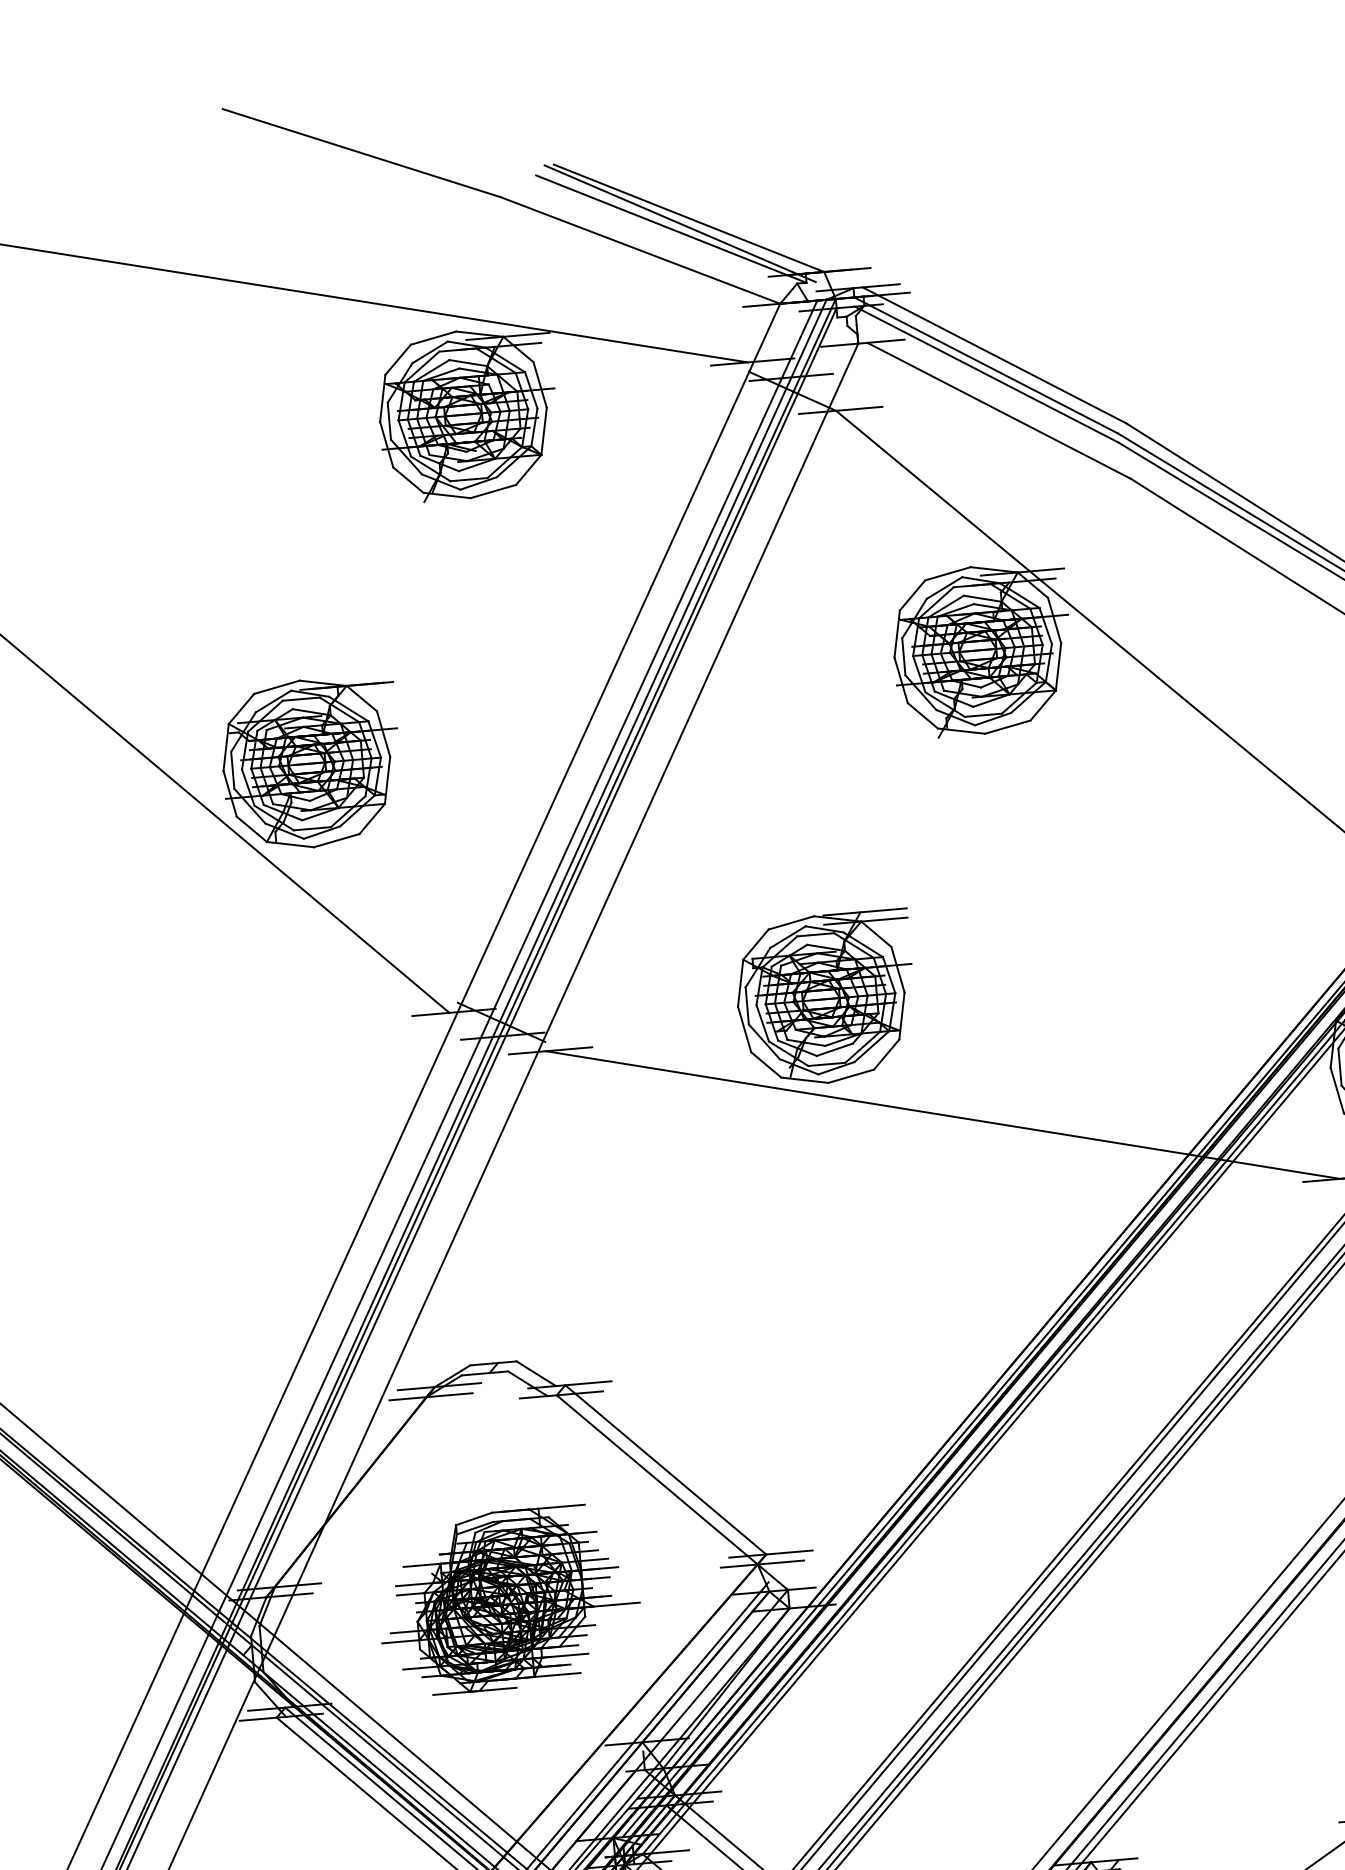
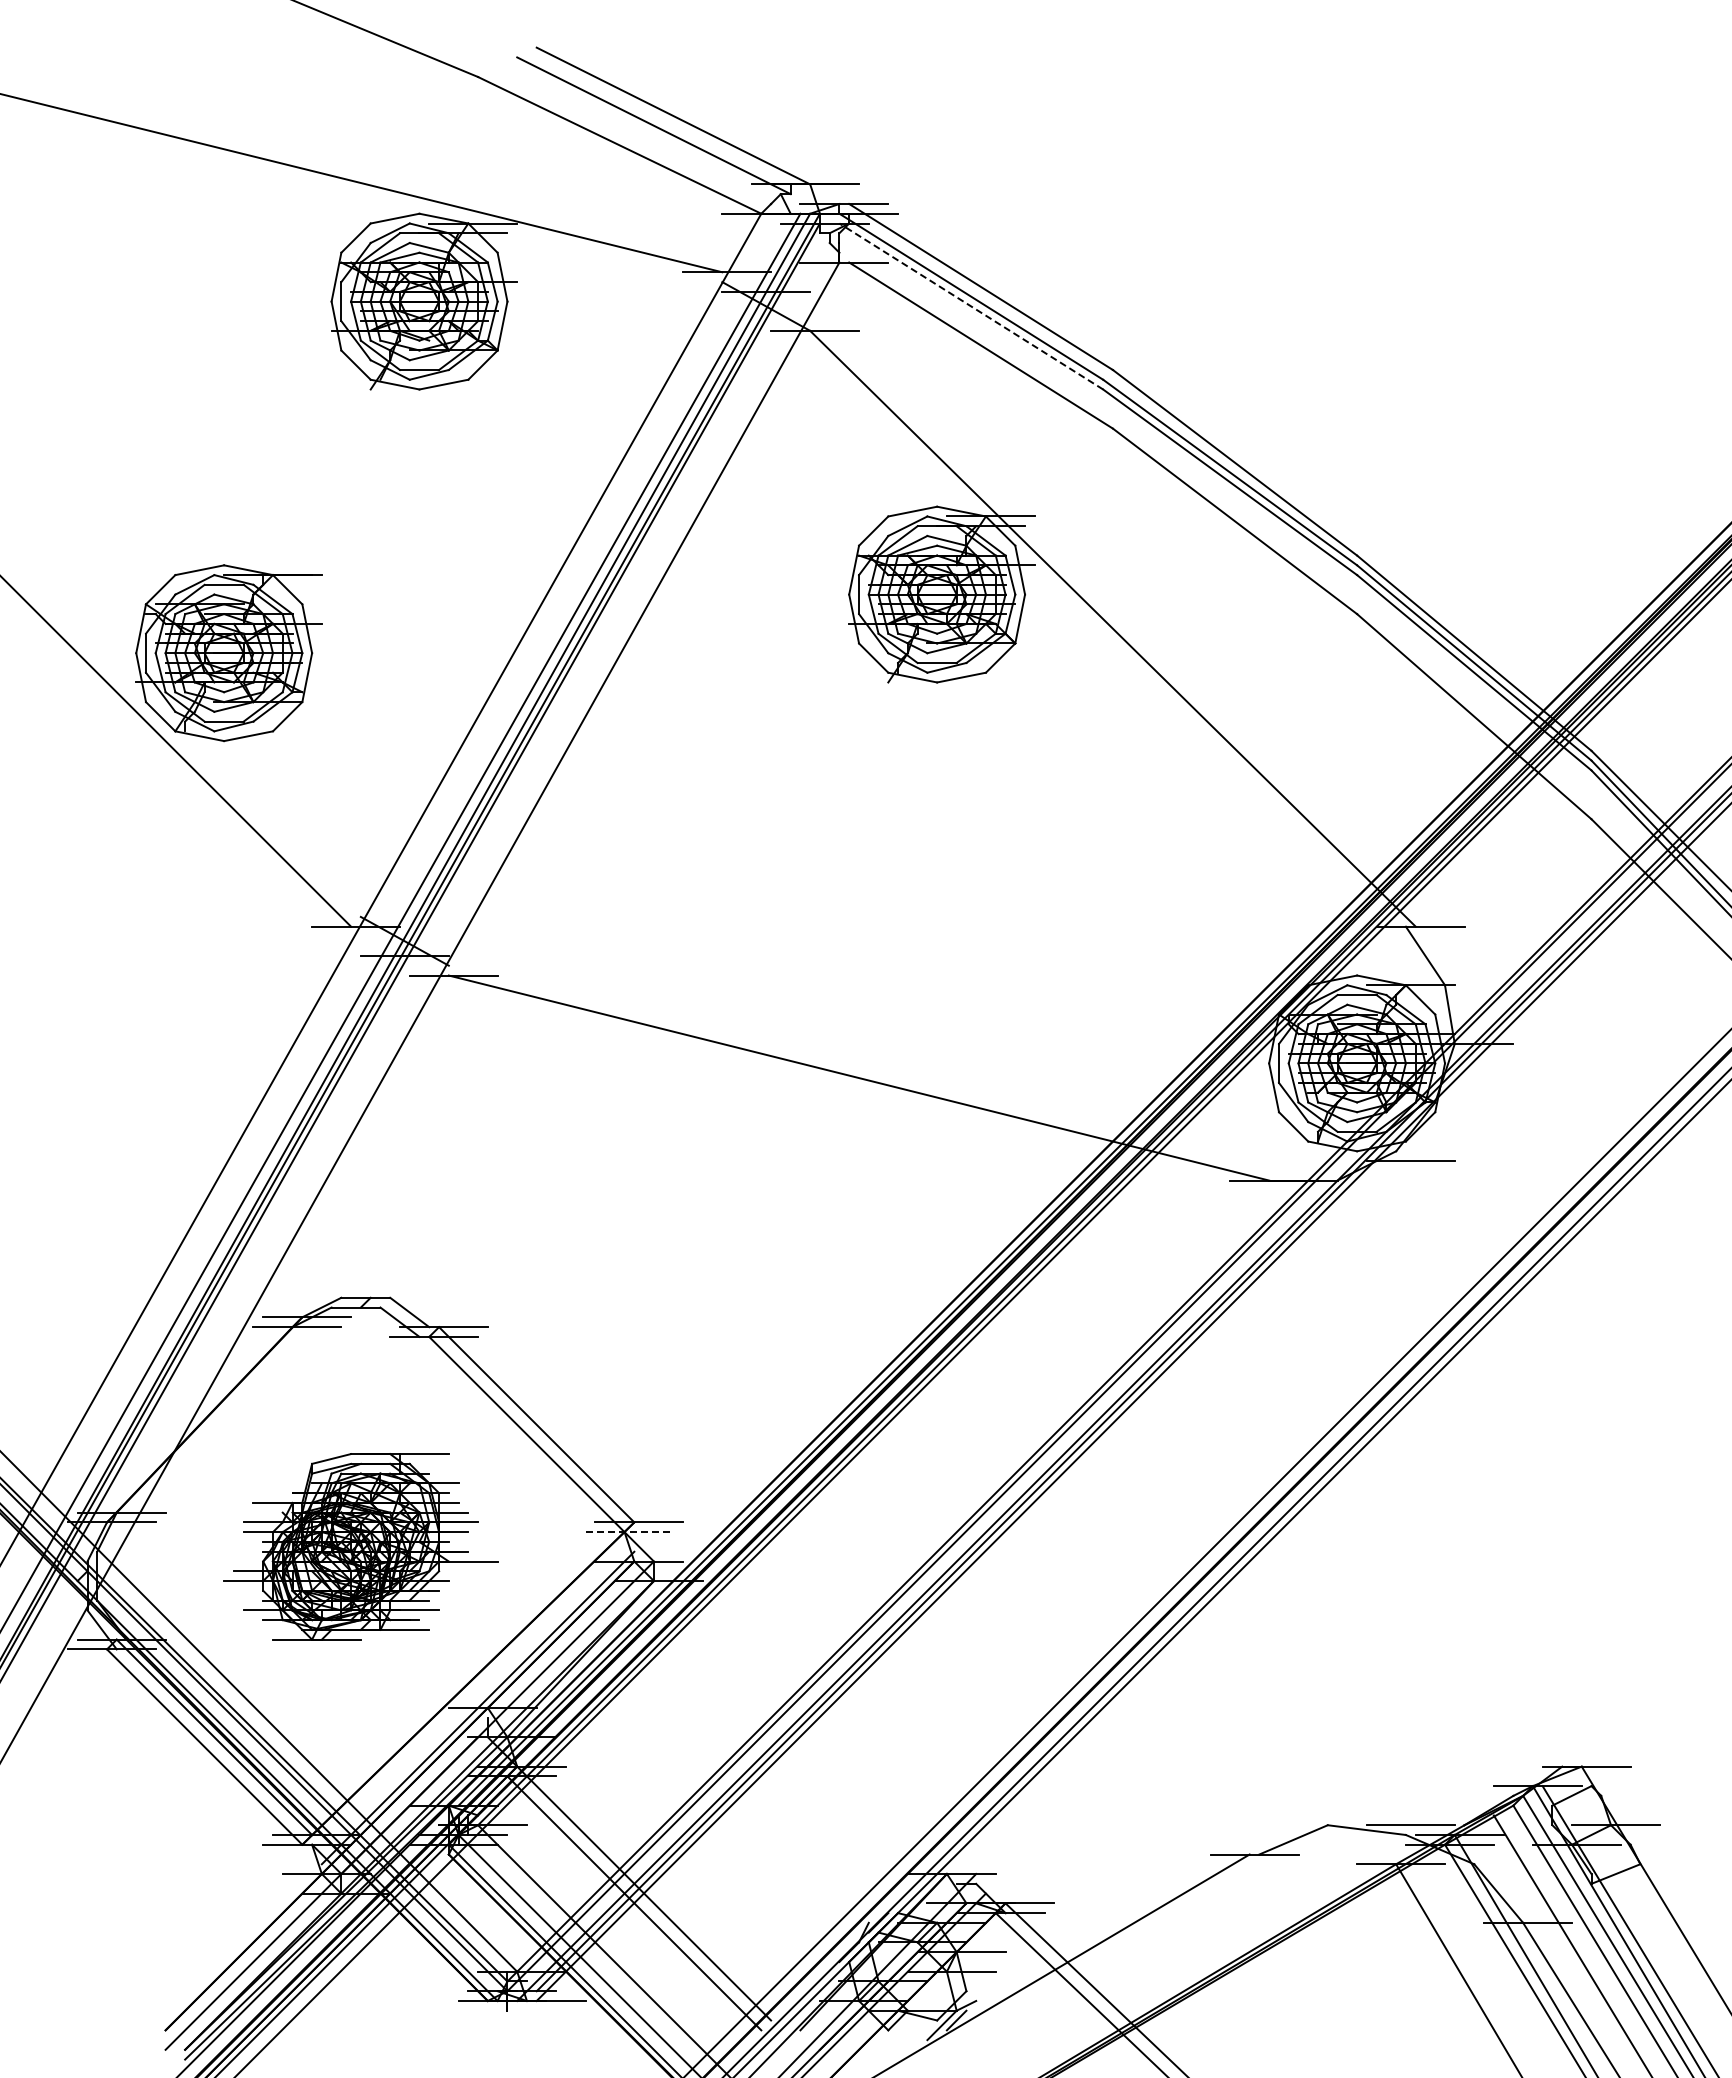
line: (679, 223) -> (663, 120), removed
line: (987, 374) -> (971, 306), solid -> dashed
part: (825, 999) -> (746, 946), removed
line: (762, 1564) -> (629, 1532), solid -> dashed

